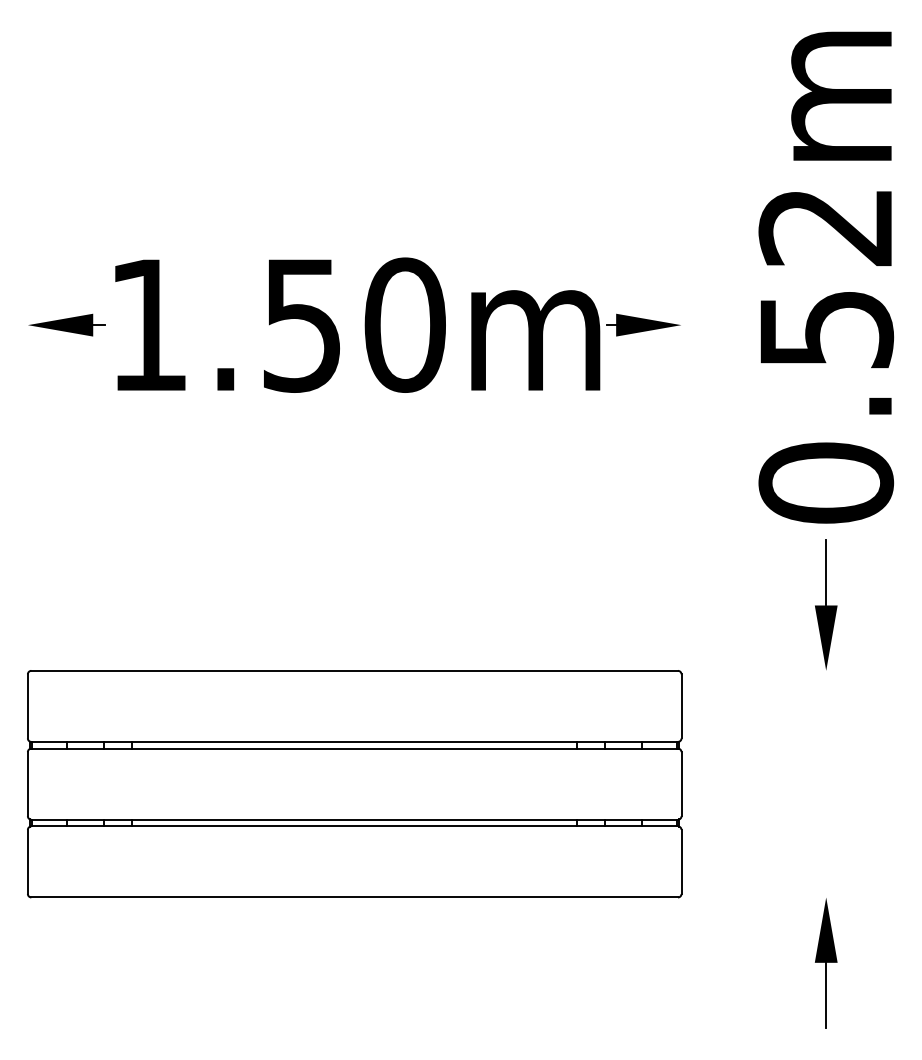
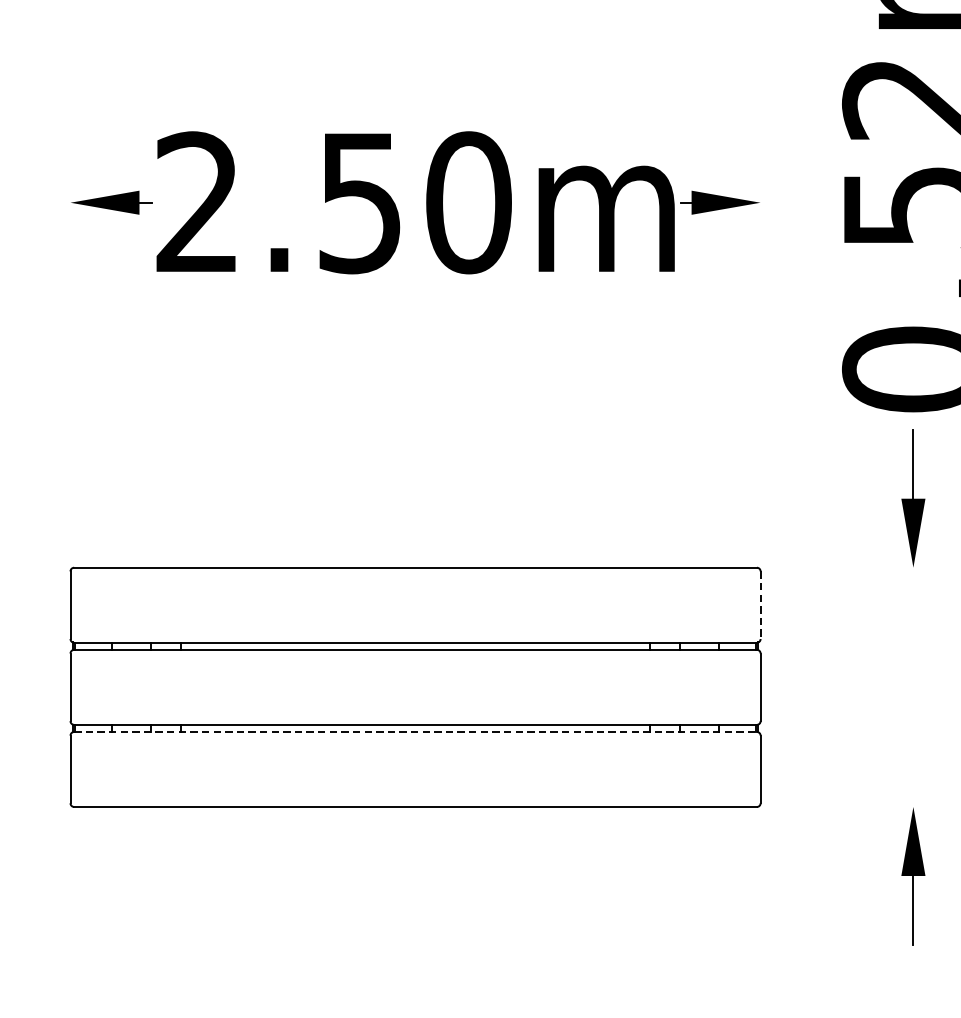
text: (147, 323) -> (196, 200), 1.50m -> 2.50m
line: (681, 706) -> (760, 605), solid -> dashed
line: (355, 826) -> (416, 732), solid -> dashed

